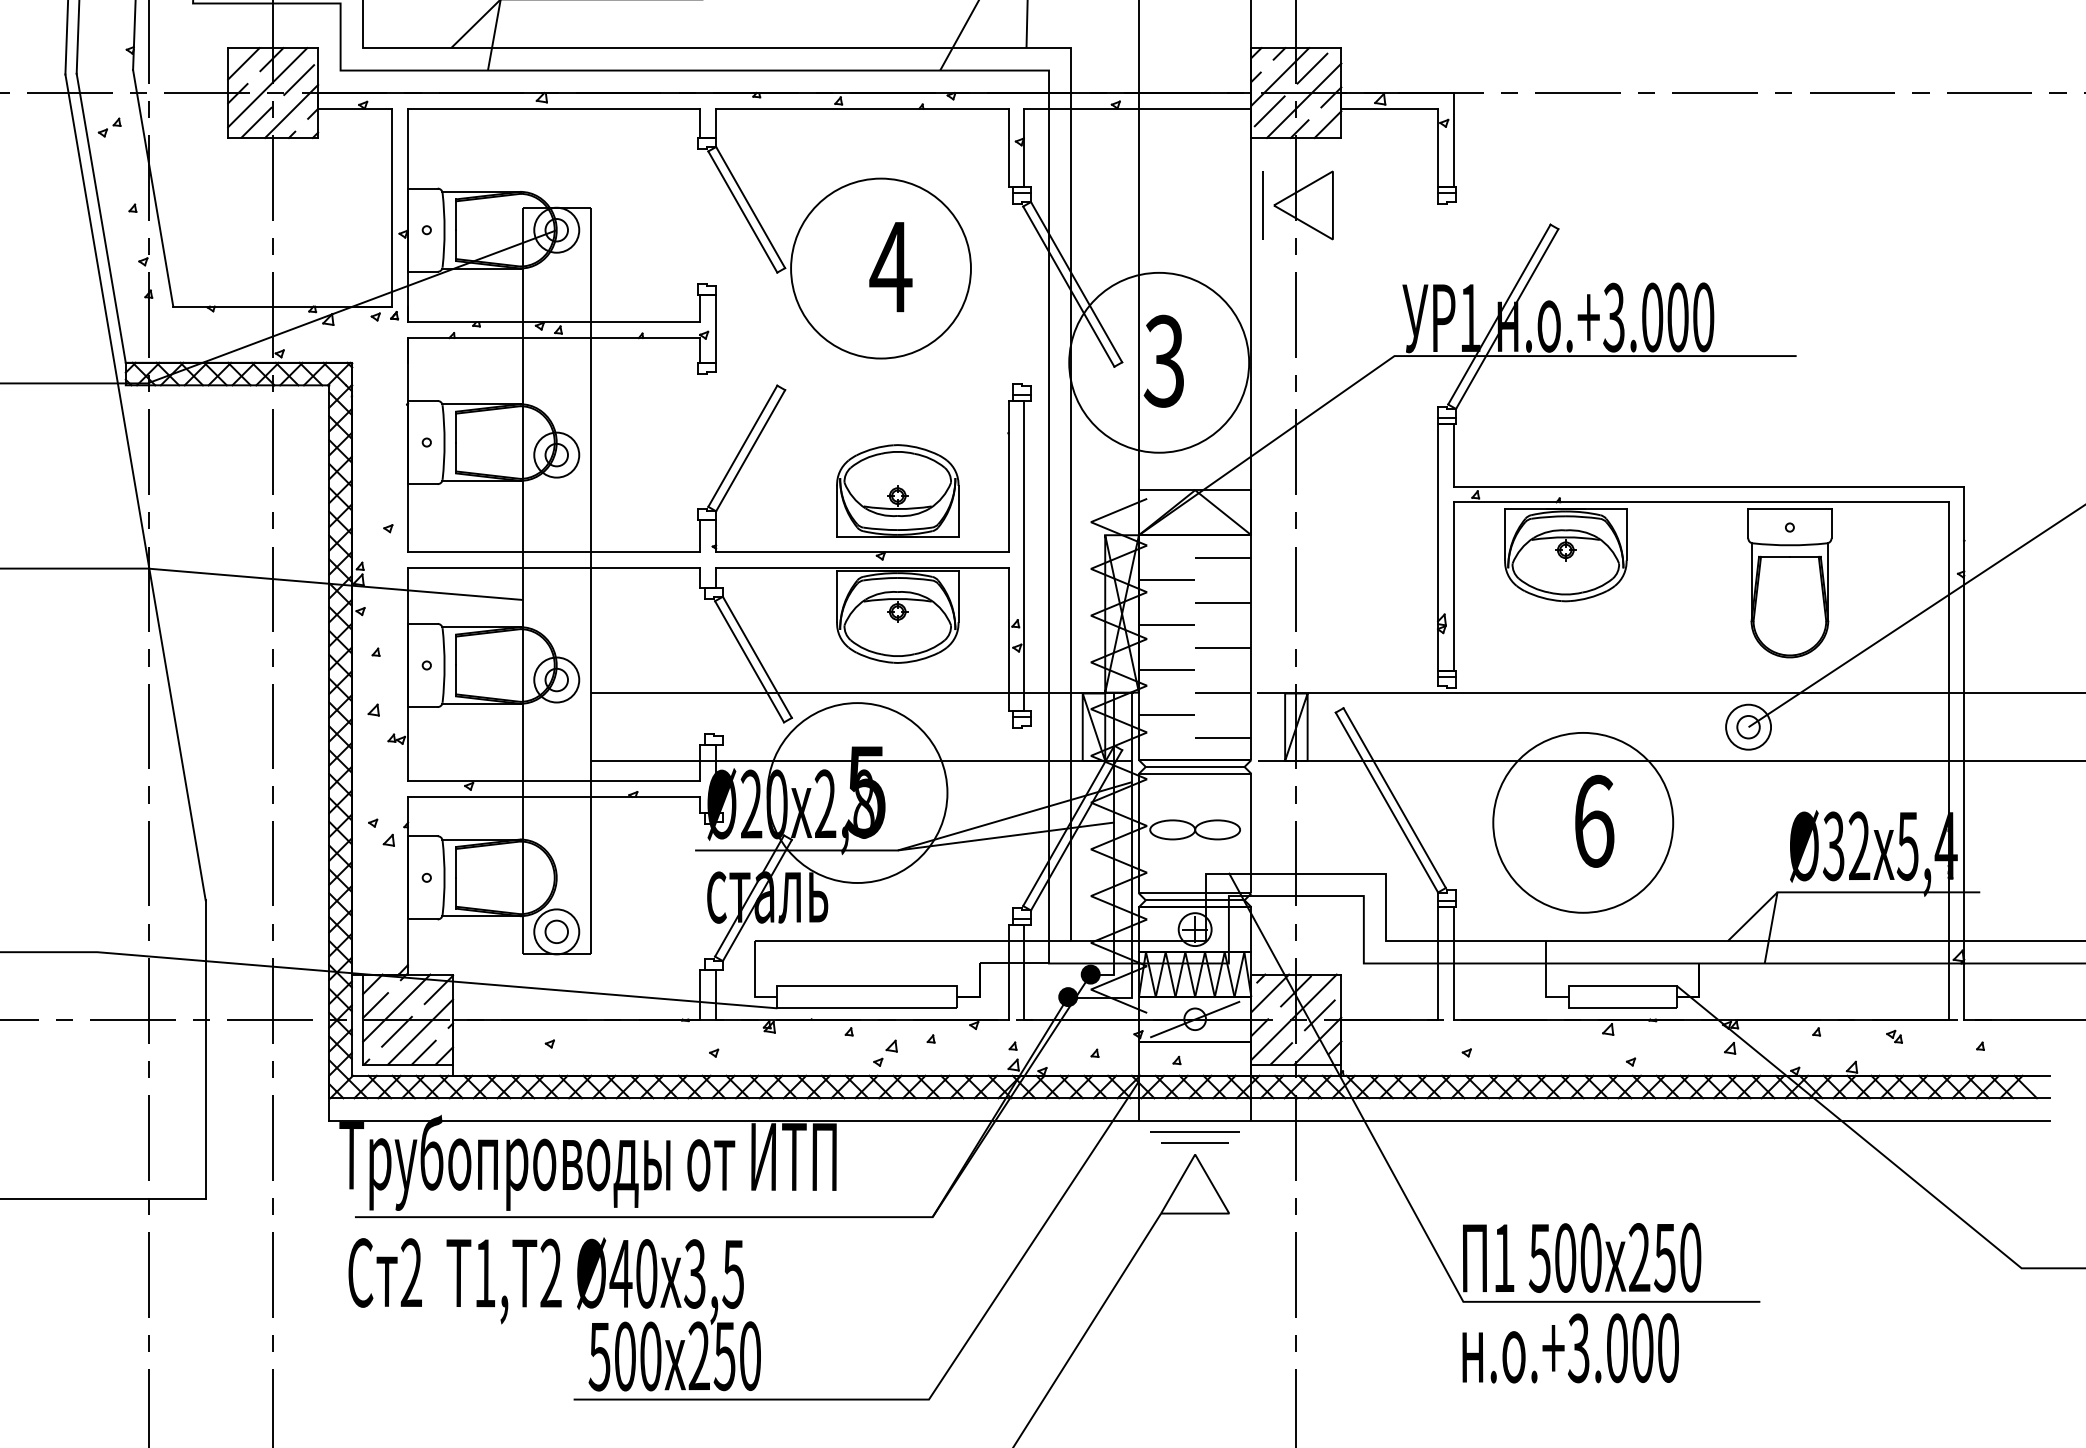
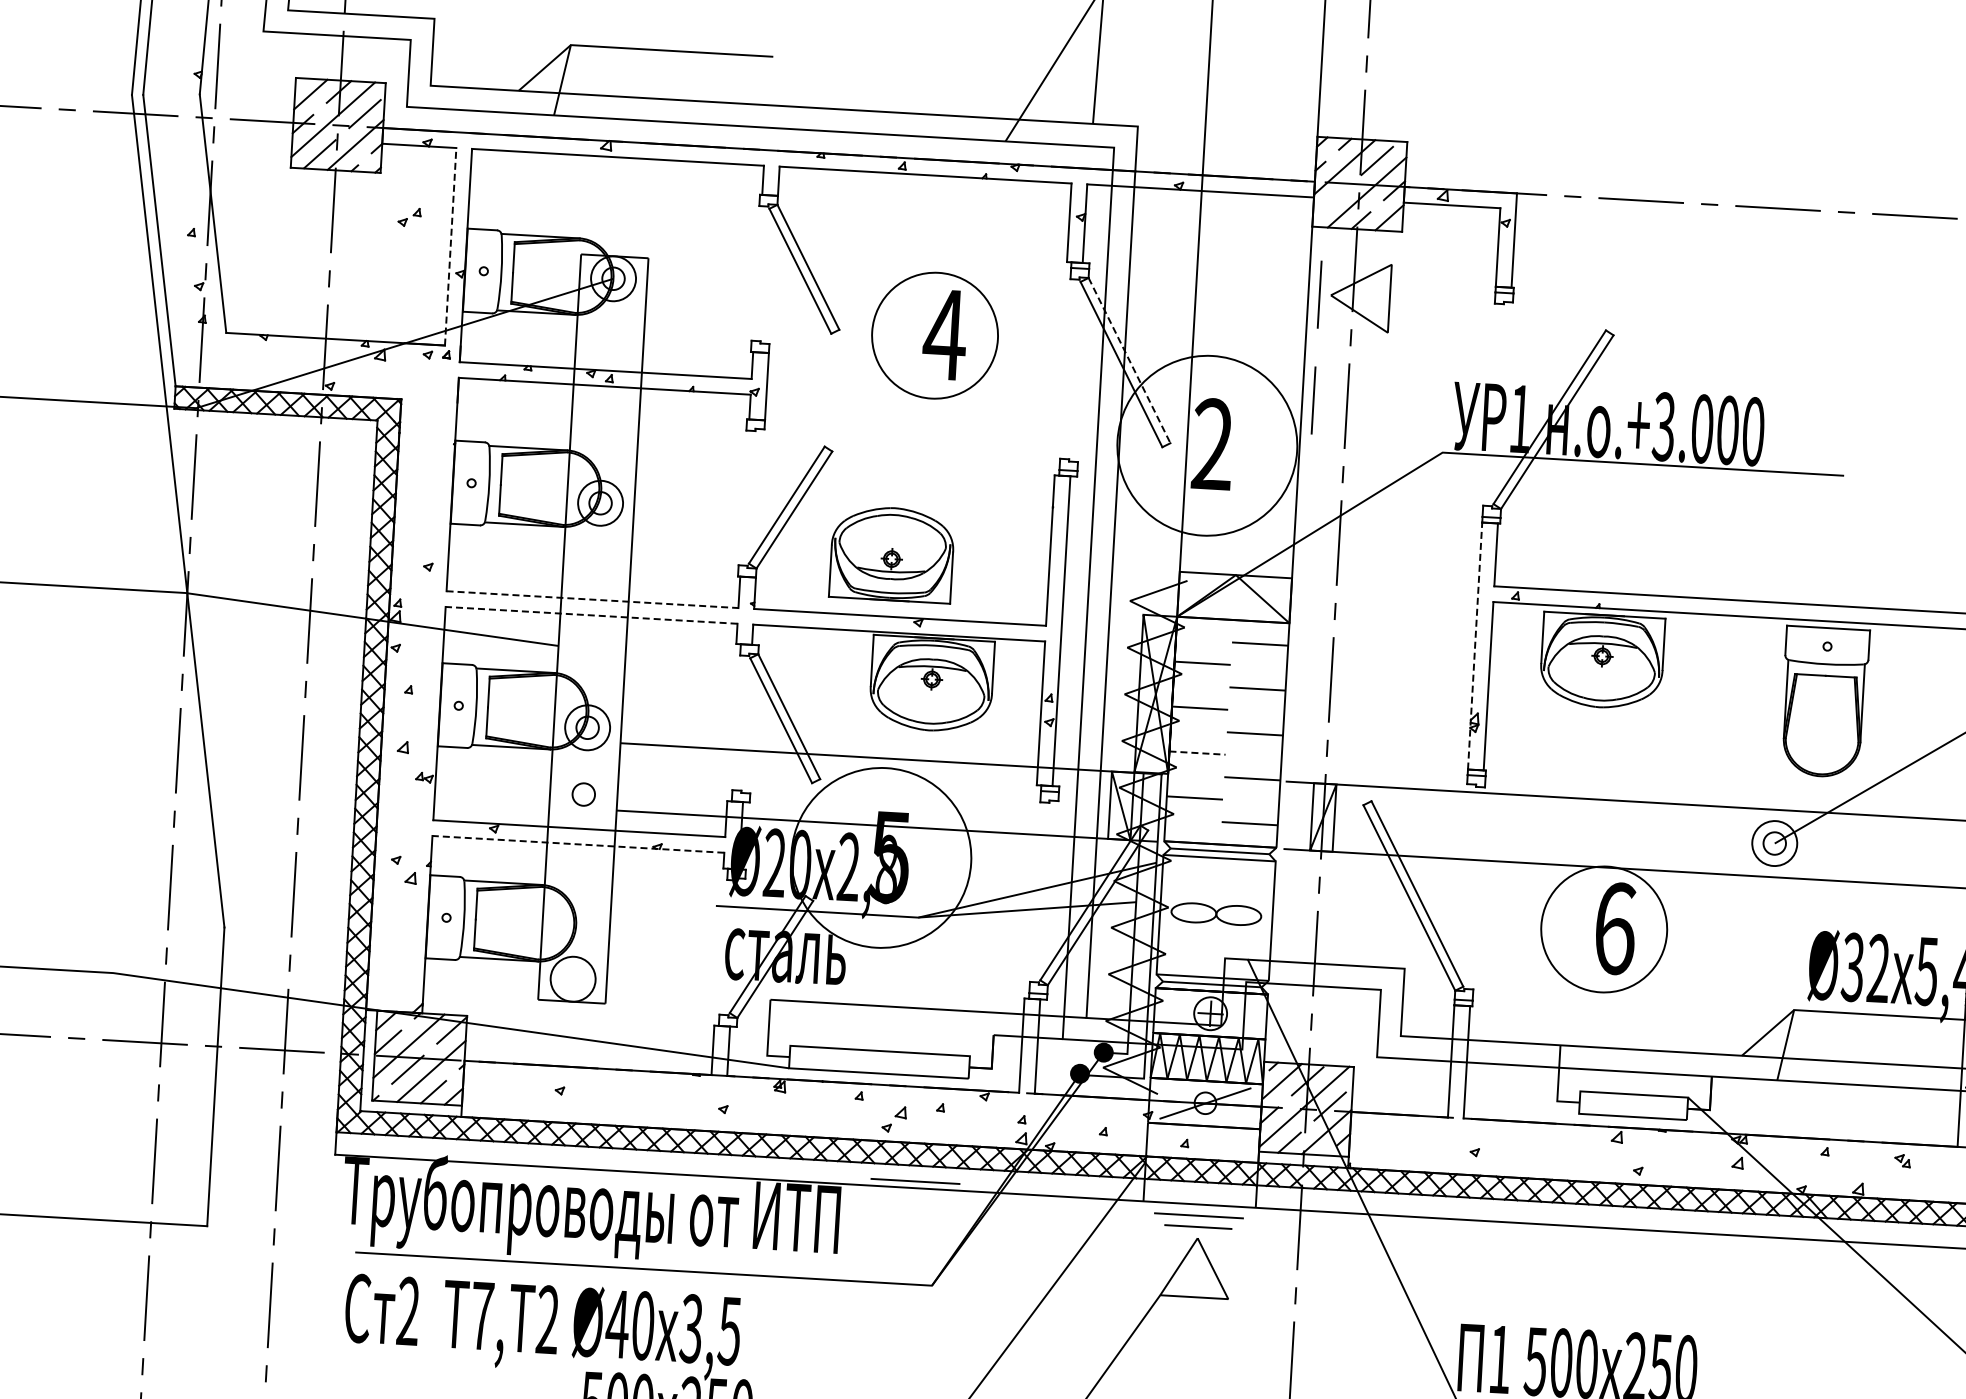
line: (1269, 111) -> (1331, 201), removed
part: (109, 127) -> (409, 217), moved
line: (392, 207) -> (450, 246), solid -> dashed
circle: (880, 268) -> (934, 335), size x0.7
line: (1076, 282) -> (1129, 360), solid -> dashed
line: (1262, 311) -> (1313, 400), added
text: (1163, 361) -> (1211, 444), 3 -> 2
part: (897, 490) -> (891, 553), moved
line: (1438, 547) -> (1475, 646), solid -> dashed
line: (554, 551) -> (592, 599), solid -> dashed
line: (553, 567) -> (590, 615), solid -> dashed
line: (1167, 670) -> (1197, 753), solid -> dashed
line: (553, 796) -> (577, 843), solid -> dashed
circle: (1583, 822) -> (1604, 929), size x0.7
circle: (556, 931) -> (583, 794), moved
line: (909, 1113) -> (914, 1180), added
text: (485, 1273) -> (482, 1316), 1, -> 7,

